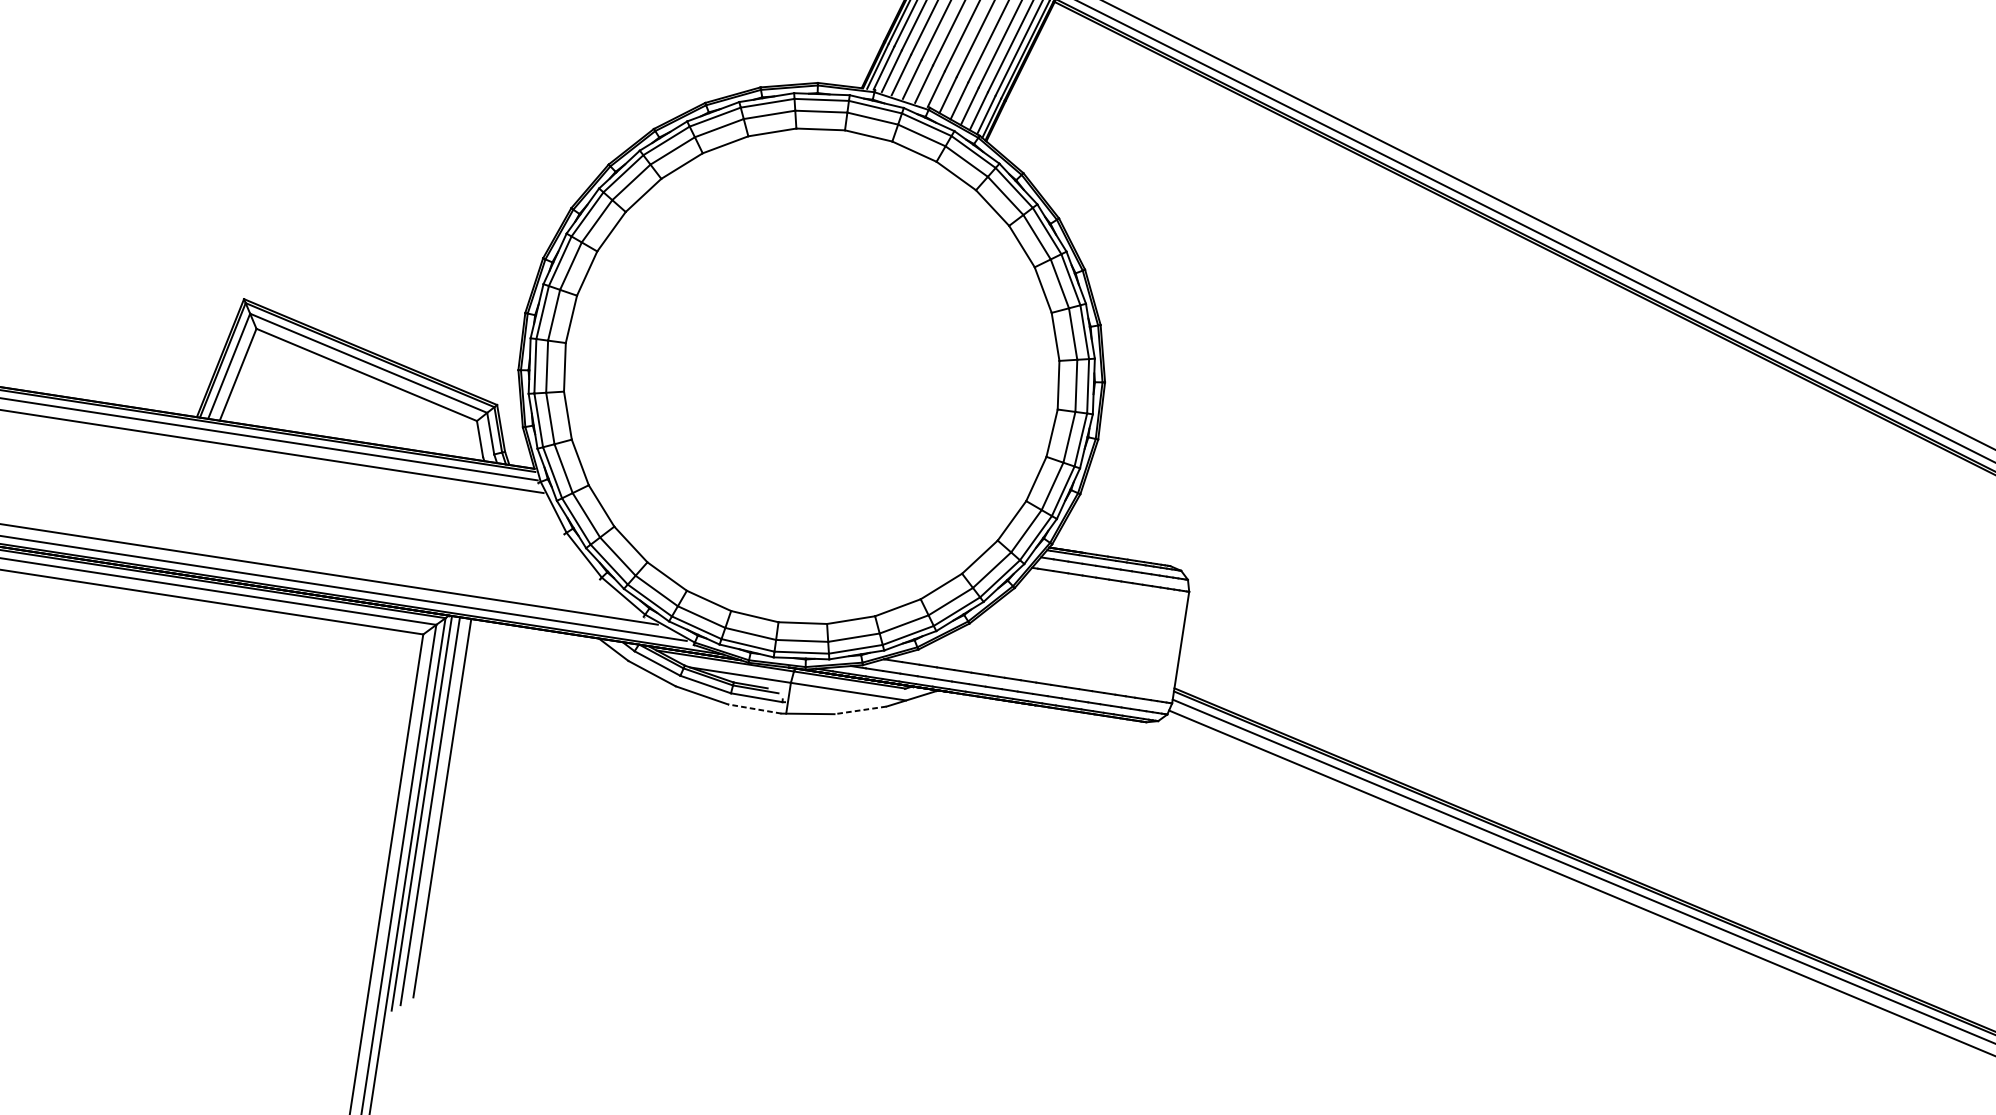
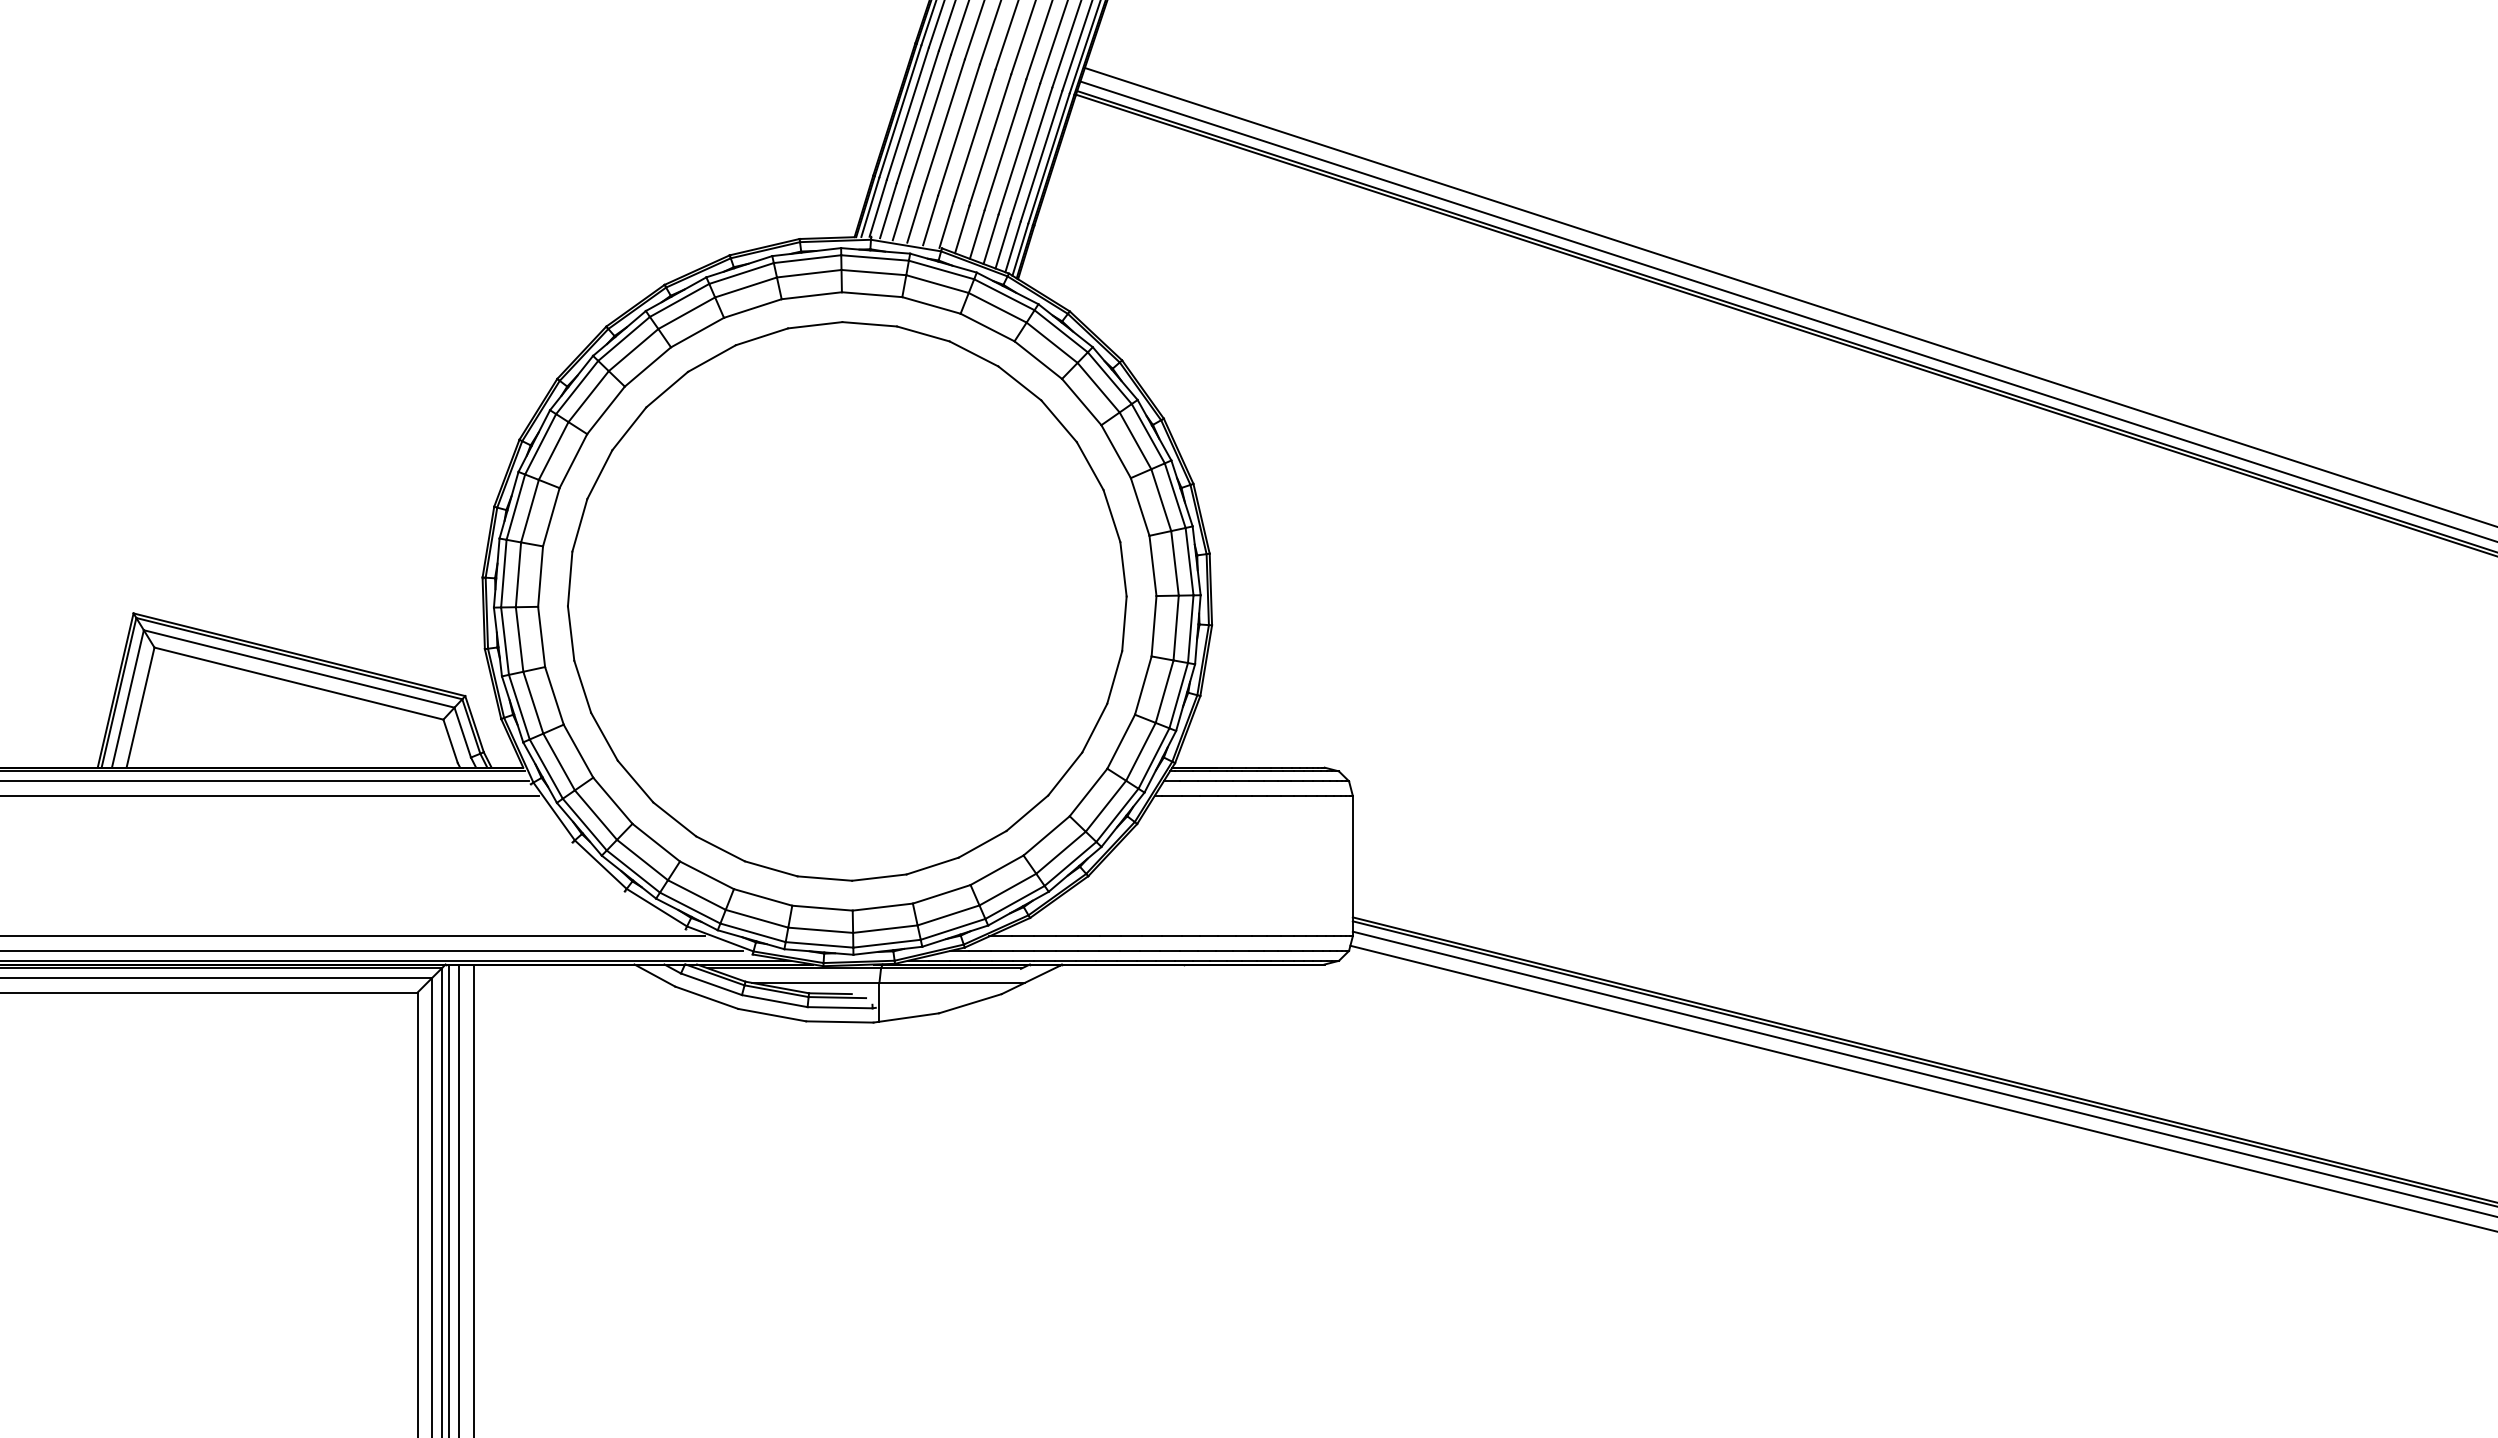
part: (811, 376) -> (847, 601), added
line: (754, 708) -> (839, 1021), dashed -> solid
line: (860, 710) -> (970, 1003), dashed -> solid

